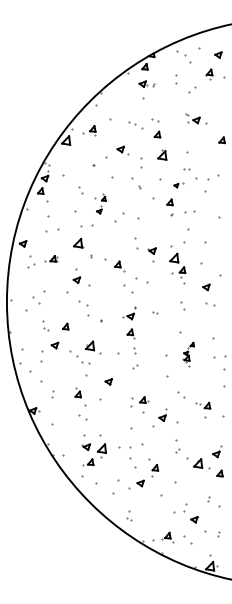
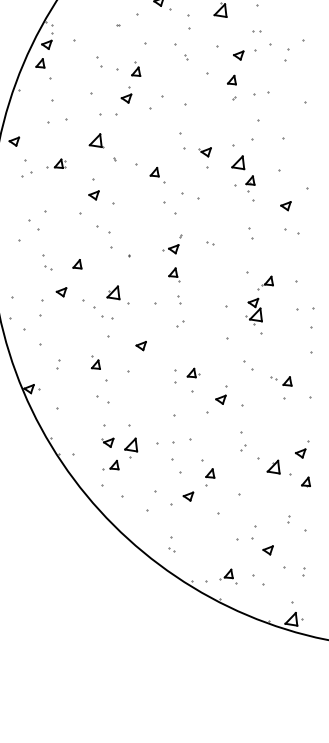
part: (178, 185) -> (244, 55), size x1.67
part: (207, 185) -> (287, 55), size x0.62
part: (100, 203) -> (128, 81), size x1.43
part: (188, 354) -> (259, 305), size x1.67

